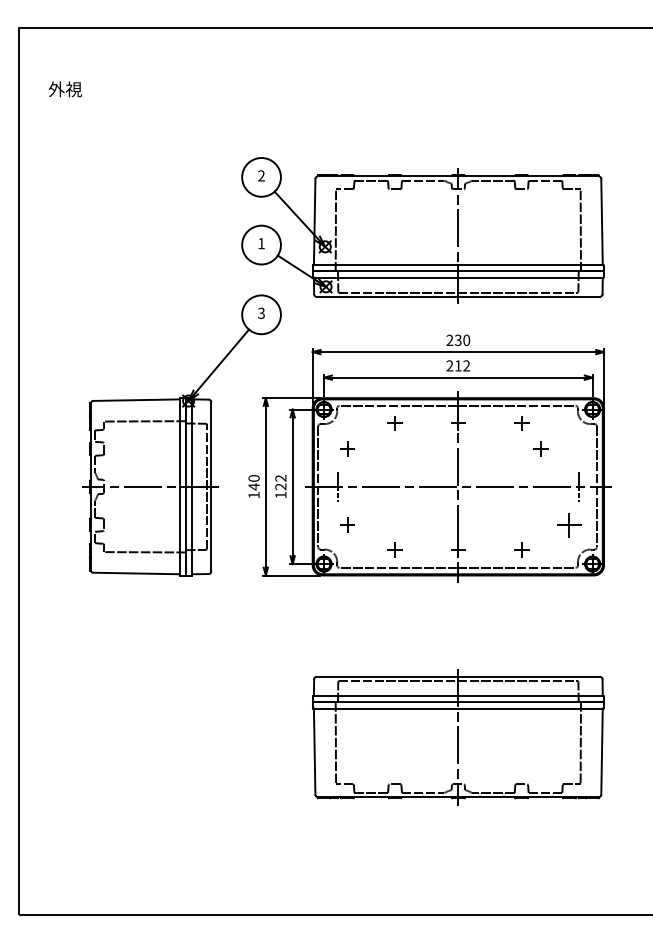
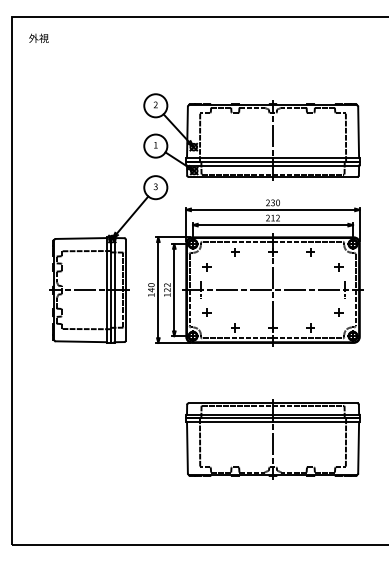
text: (64, 87) -> (38, 37), moved
part: (539, 448) -> (338, 267), moved
part: (568, 524) -> (338, 312), size x0.62

